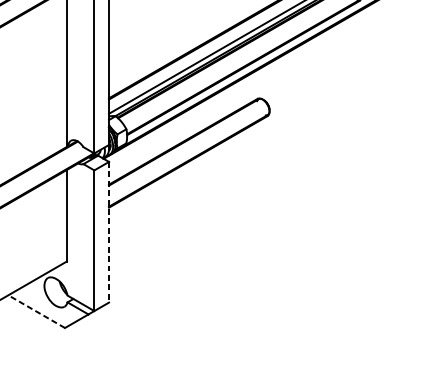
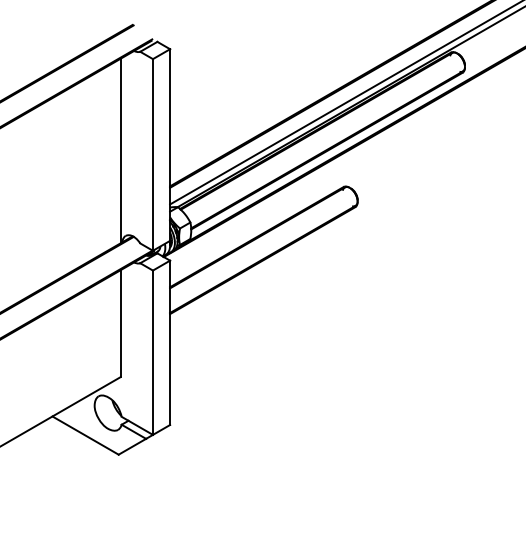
line: (109, 232) -> (170, 343), dashed -> solid
line: (36, 311) -> (85, 435), dashed -> solid

